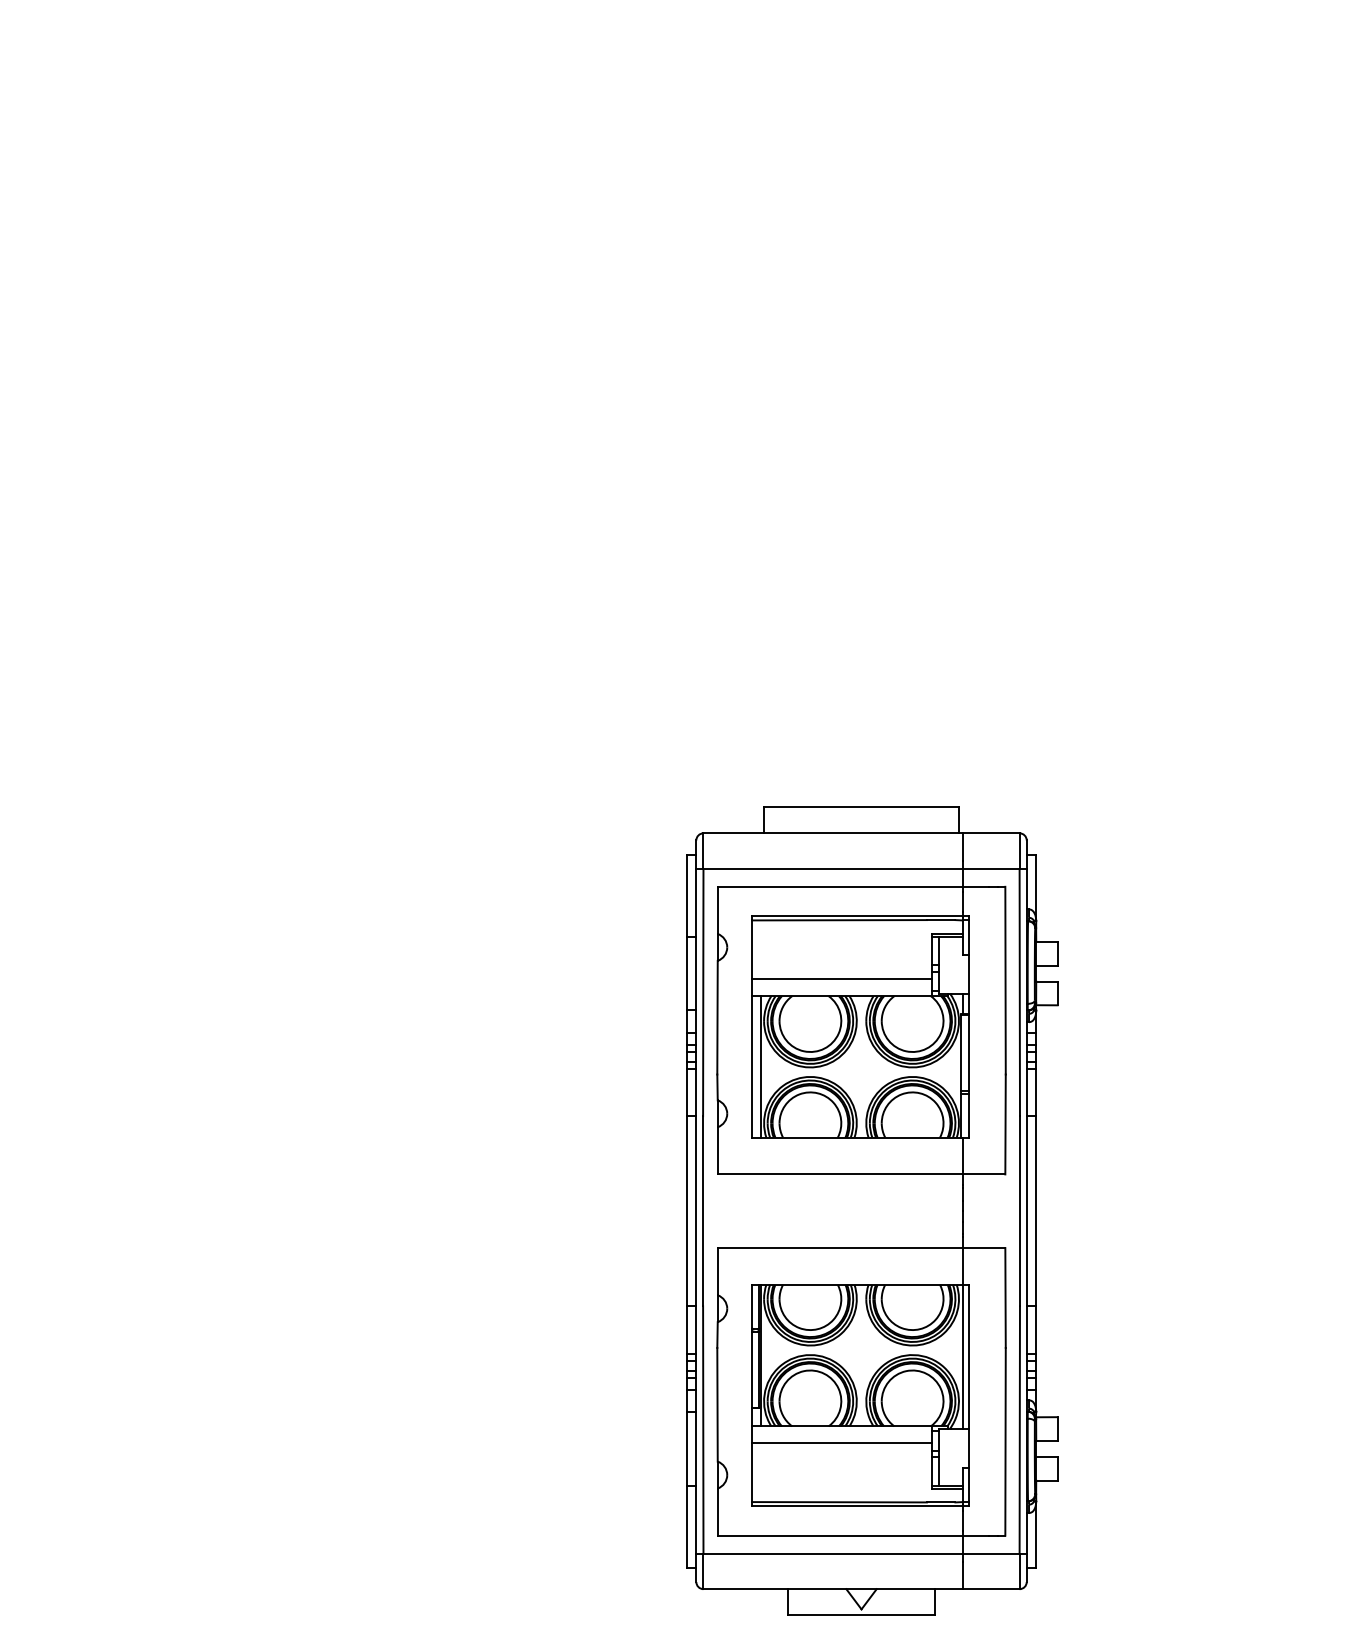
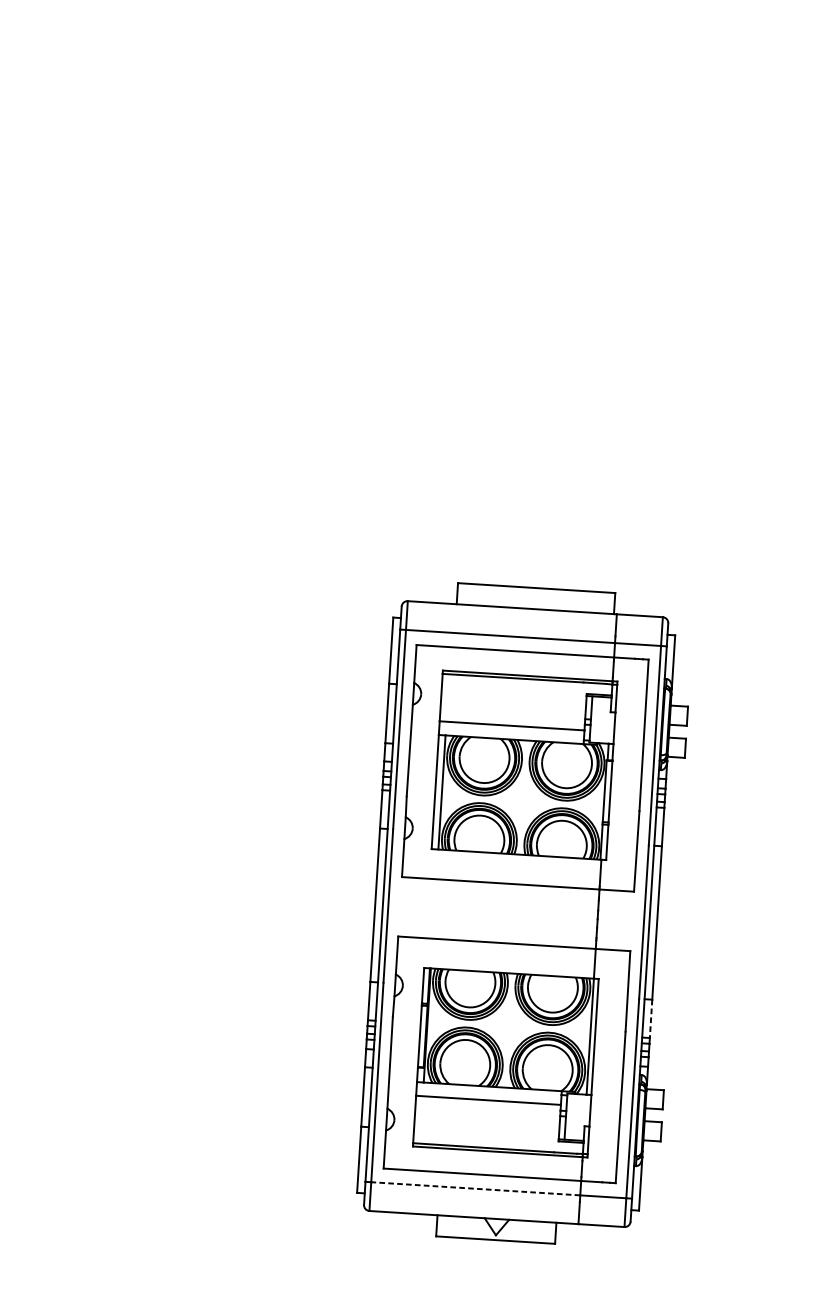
line: (1036, 1330) -> (651, 1019), solid -> dashed
line: (833, 1553) -> (476, 1188), solid -> dashed

